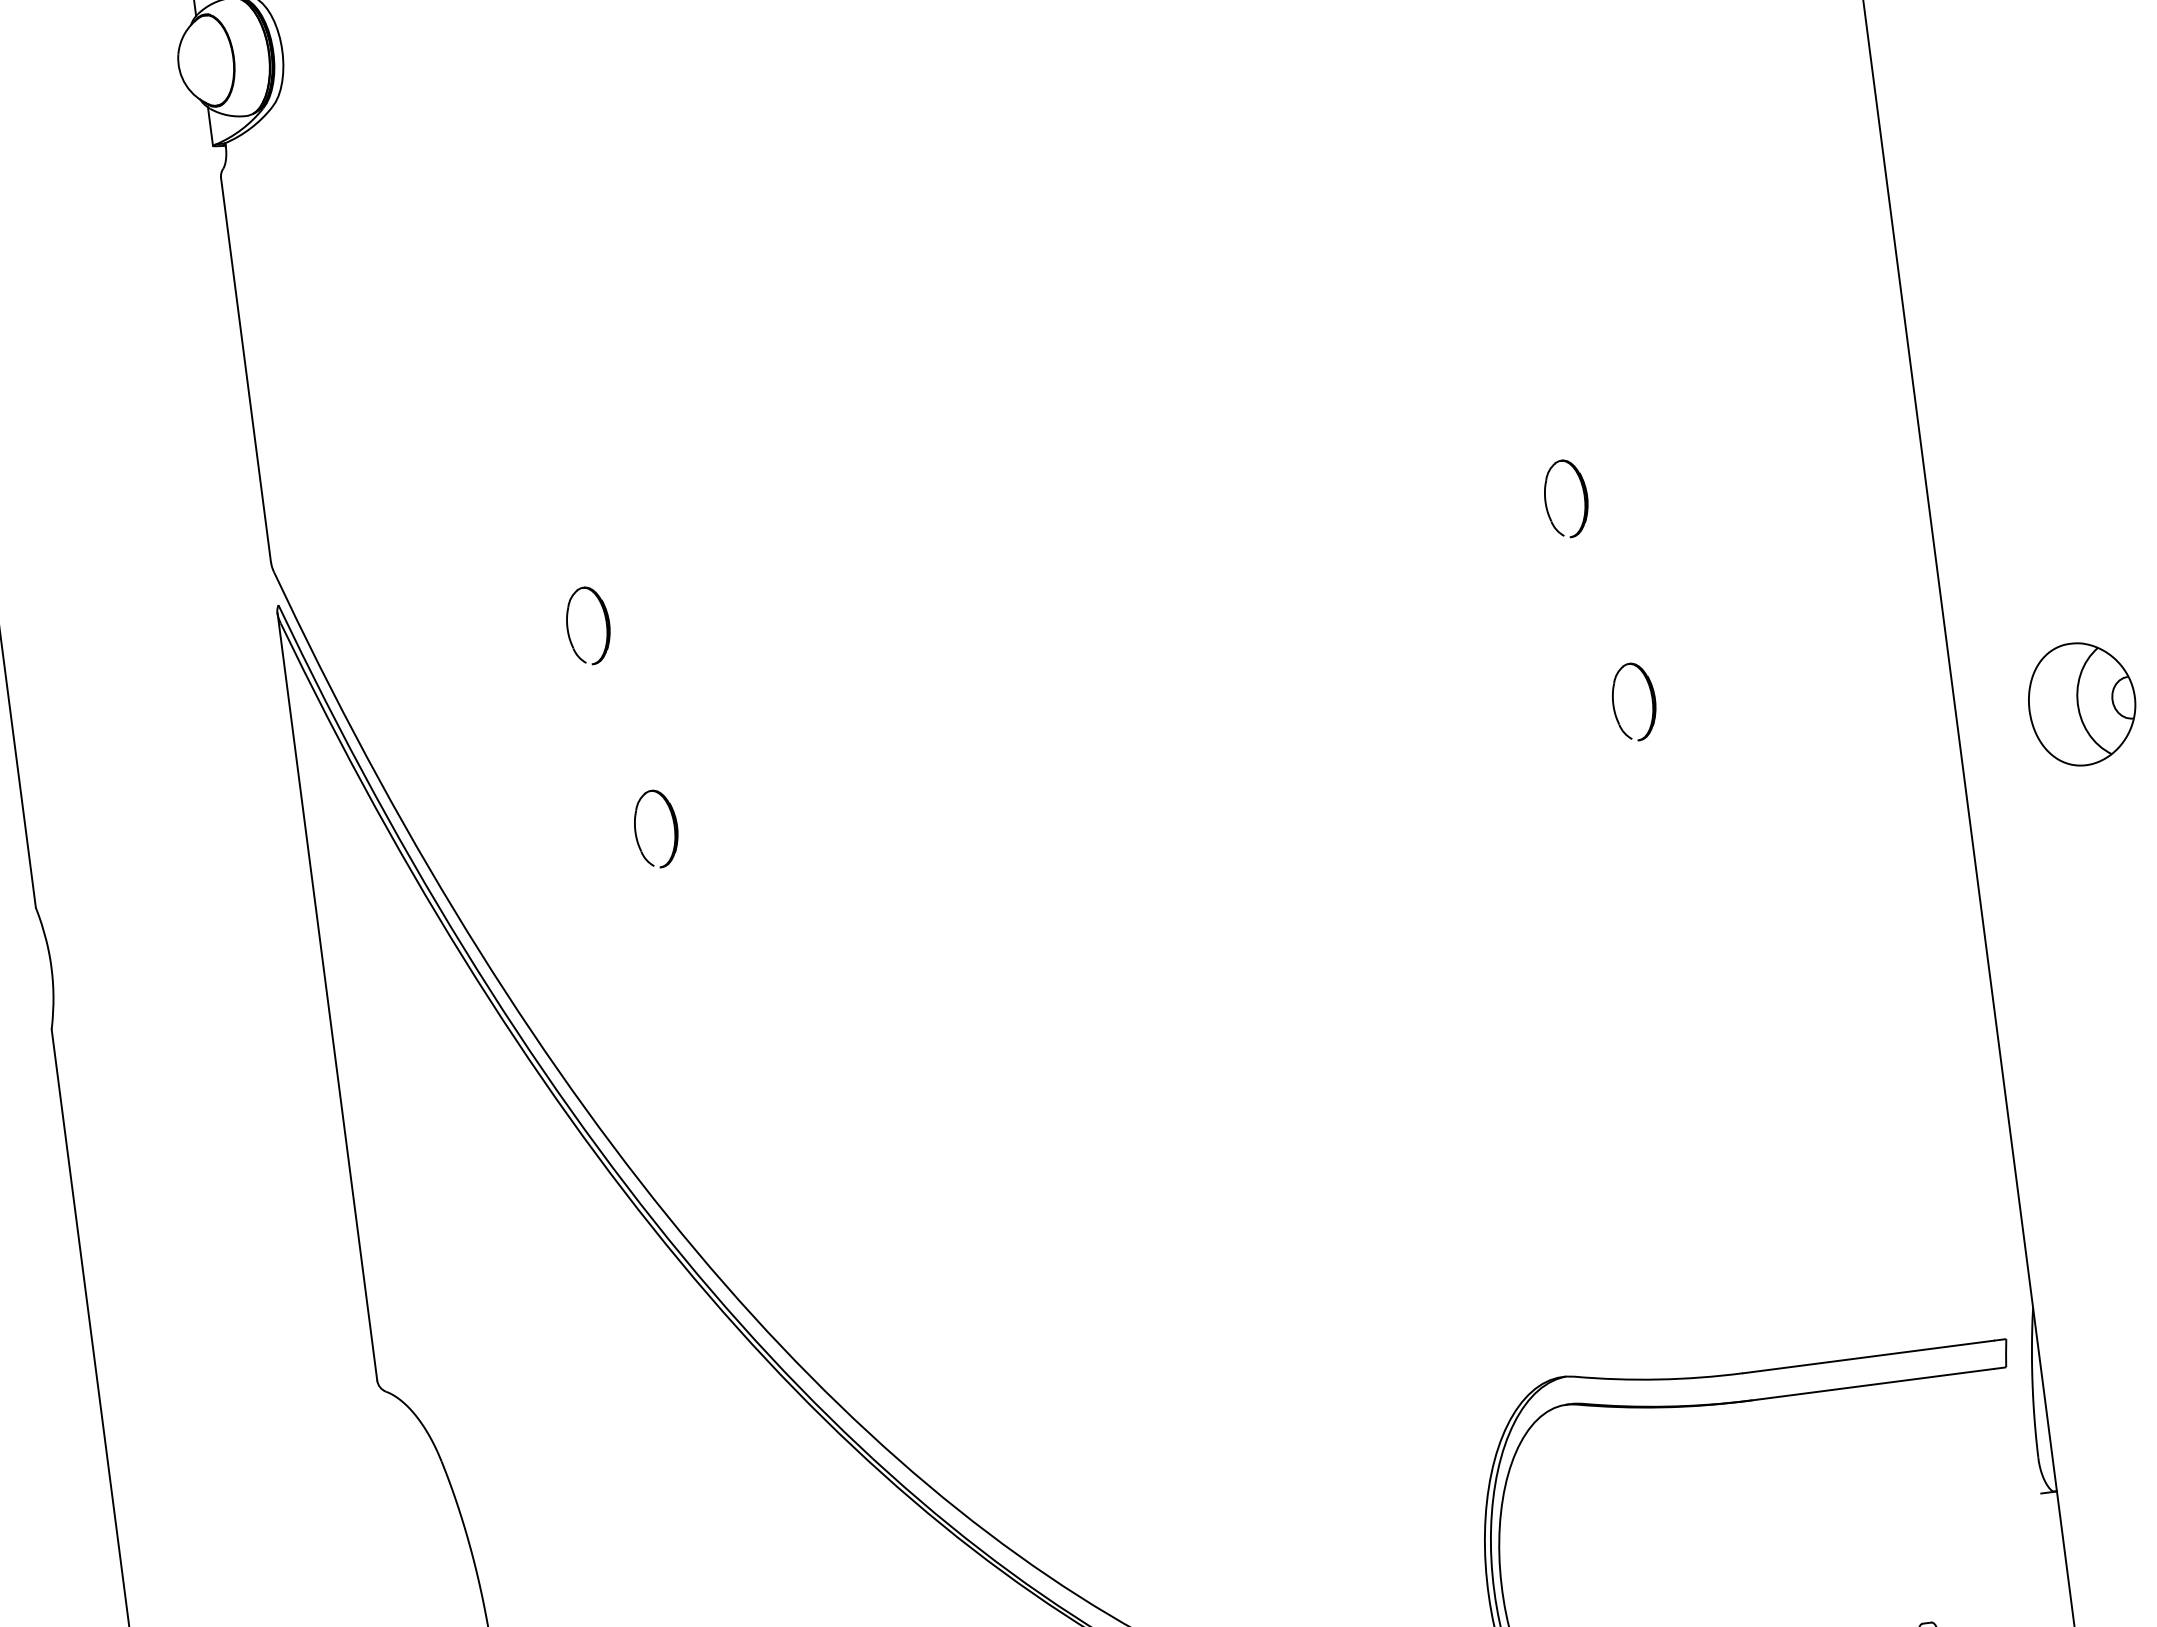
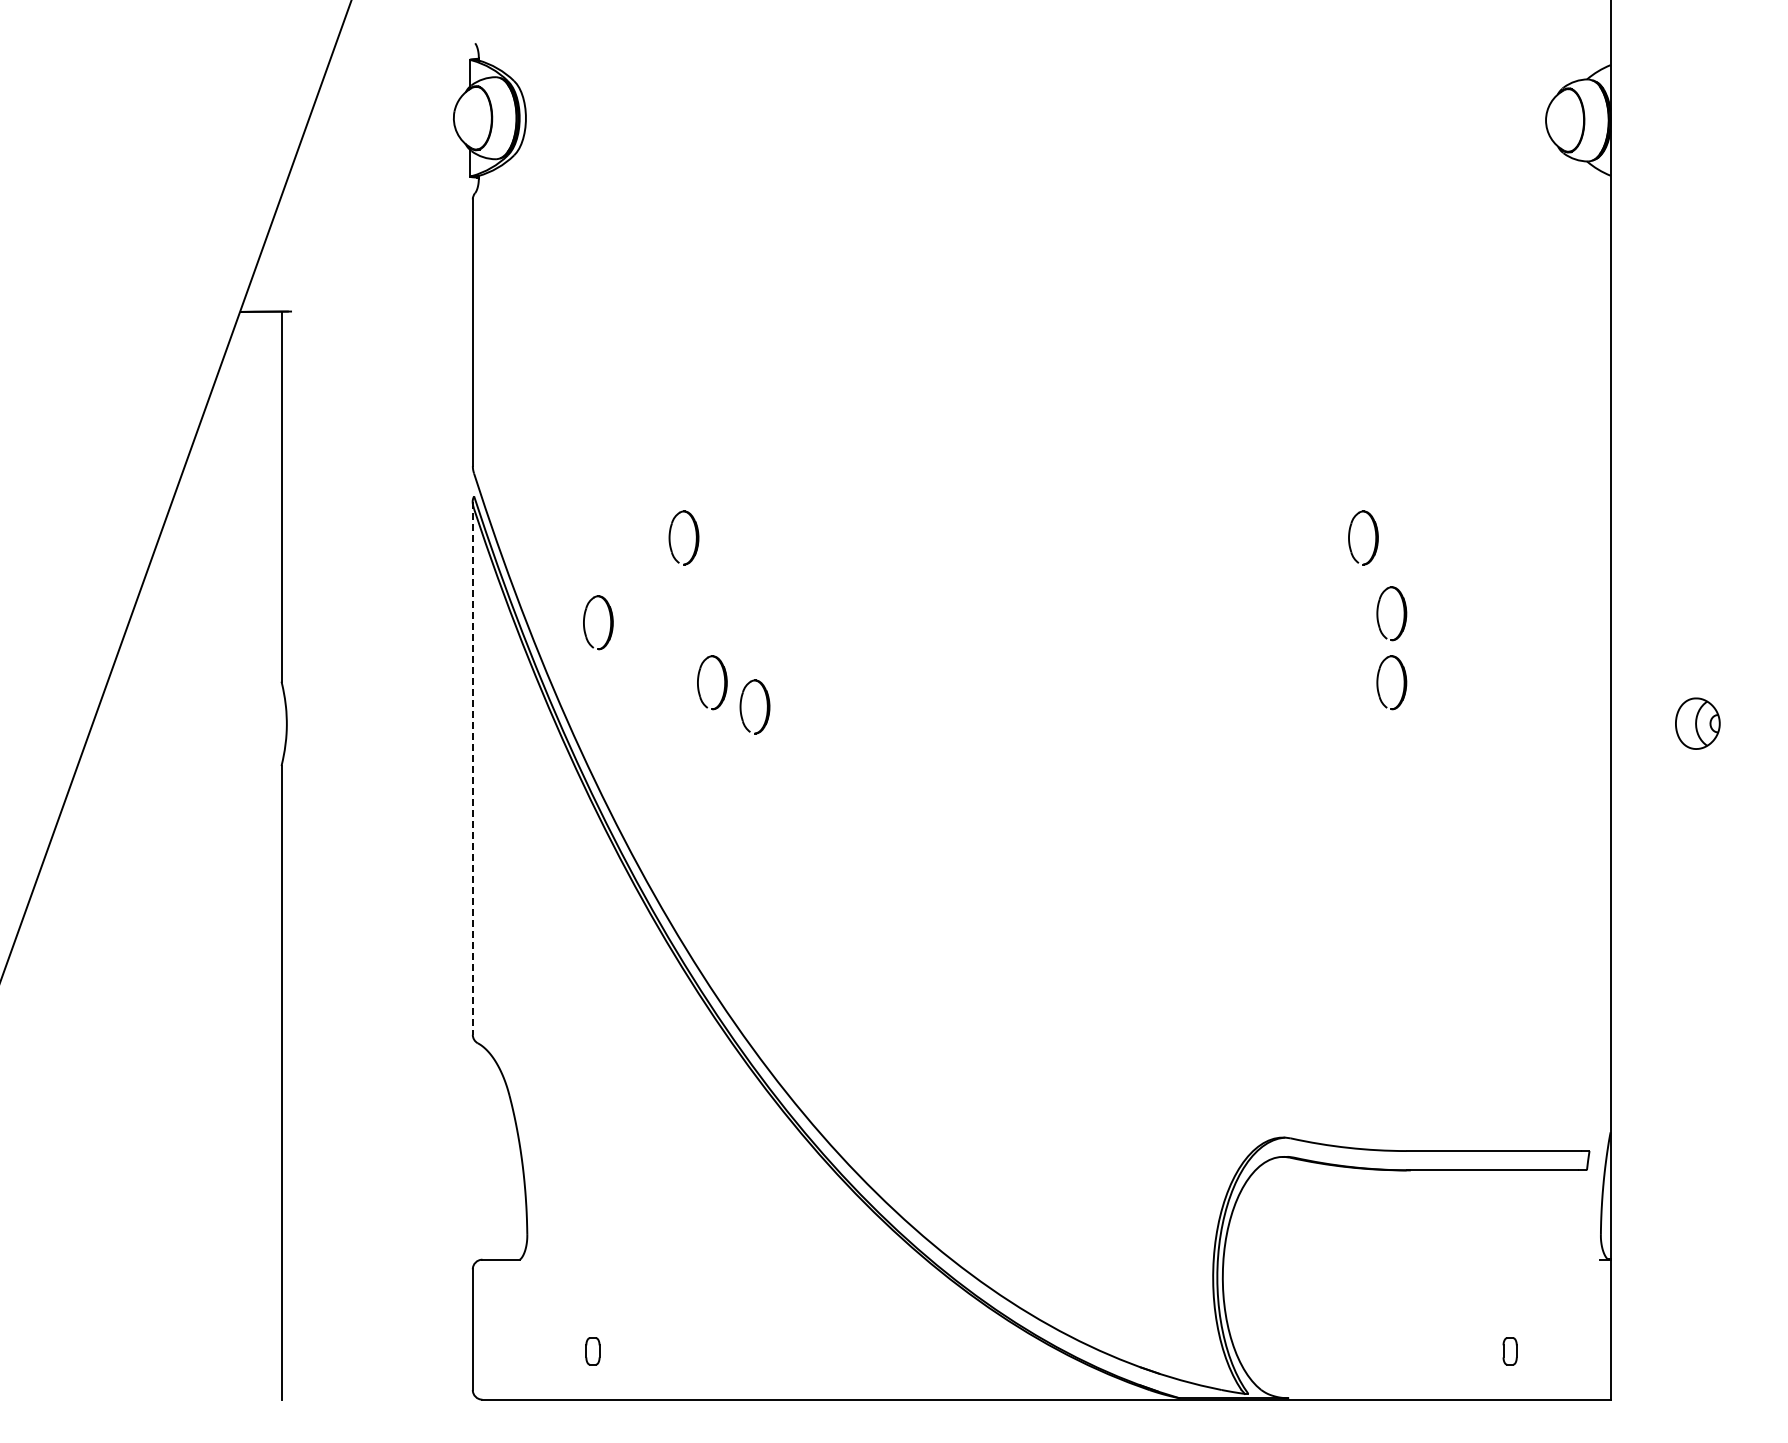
part: (1638, 600) -> (1403, 613), added
part: (2081, 703) -> (1697, 723), size x0.6
part: (498, 761) -> (610, 622), added
part: (738, 850) -> (766, 704), added
line: (327, 997) -> (472, 768), solid -> dashed

